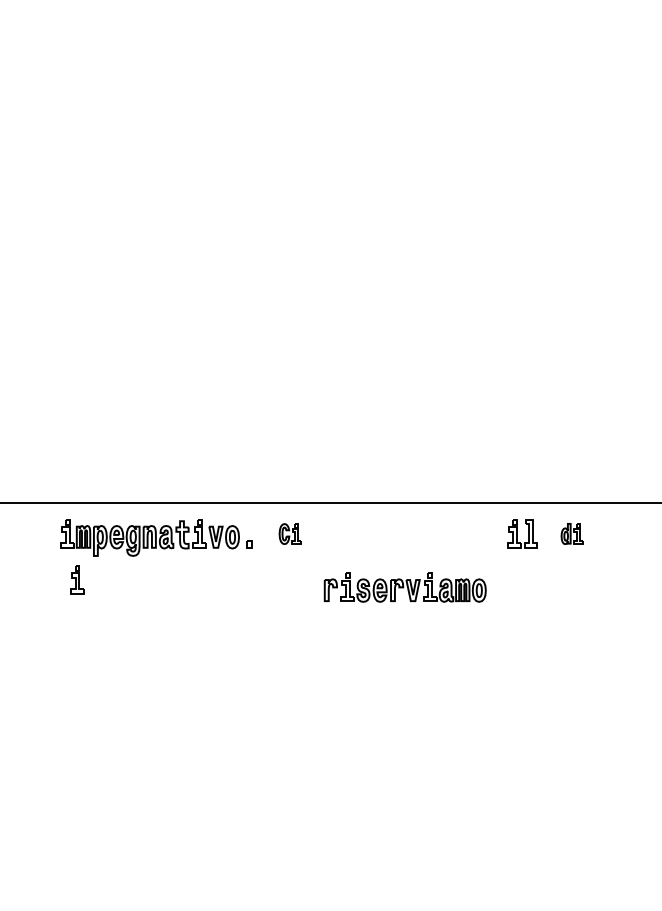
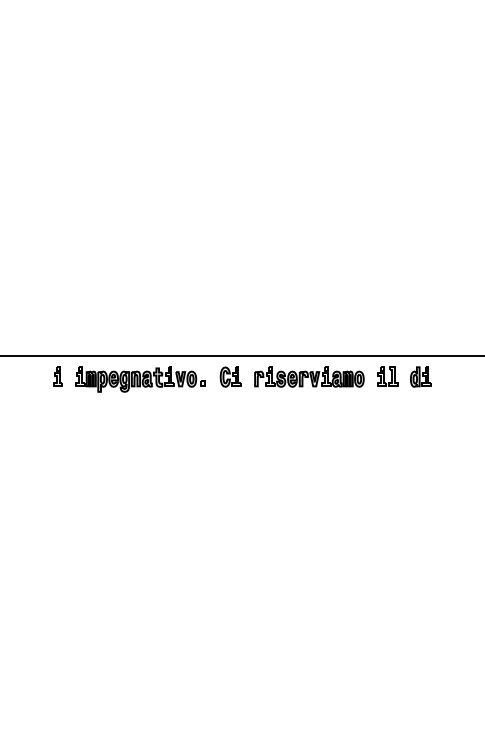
part: (289, 533) -> (230, 376), size x1.43
part: (571, 533) -> (420, 376), size x1.43
part: (76, 579) -> (57, 376), moved
part: (405, 586) -> (309, 376), moved

